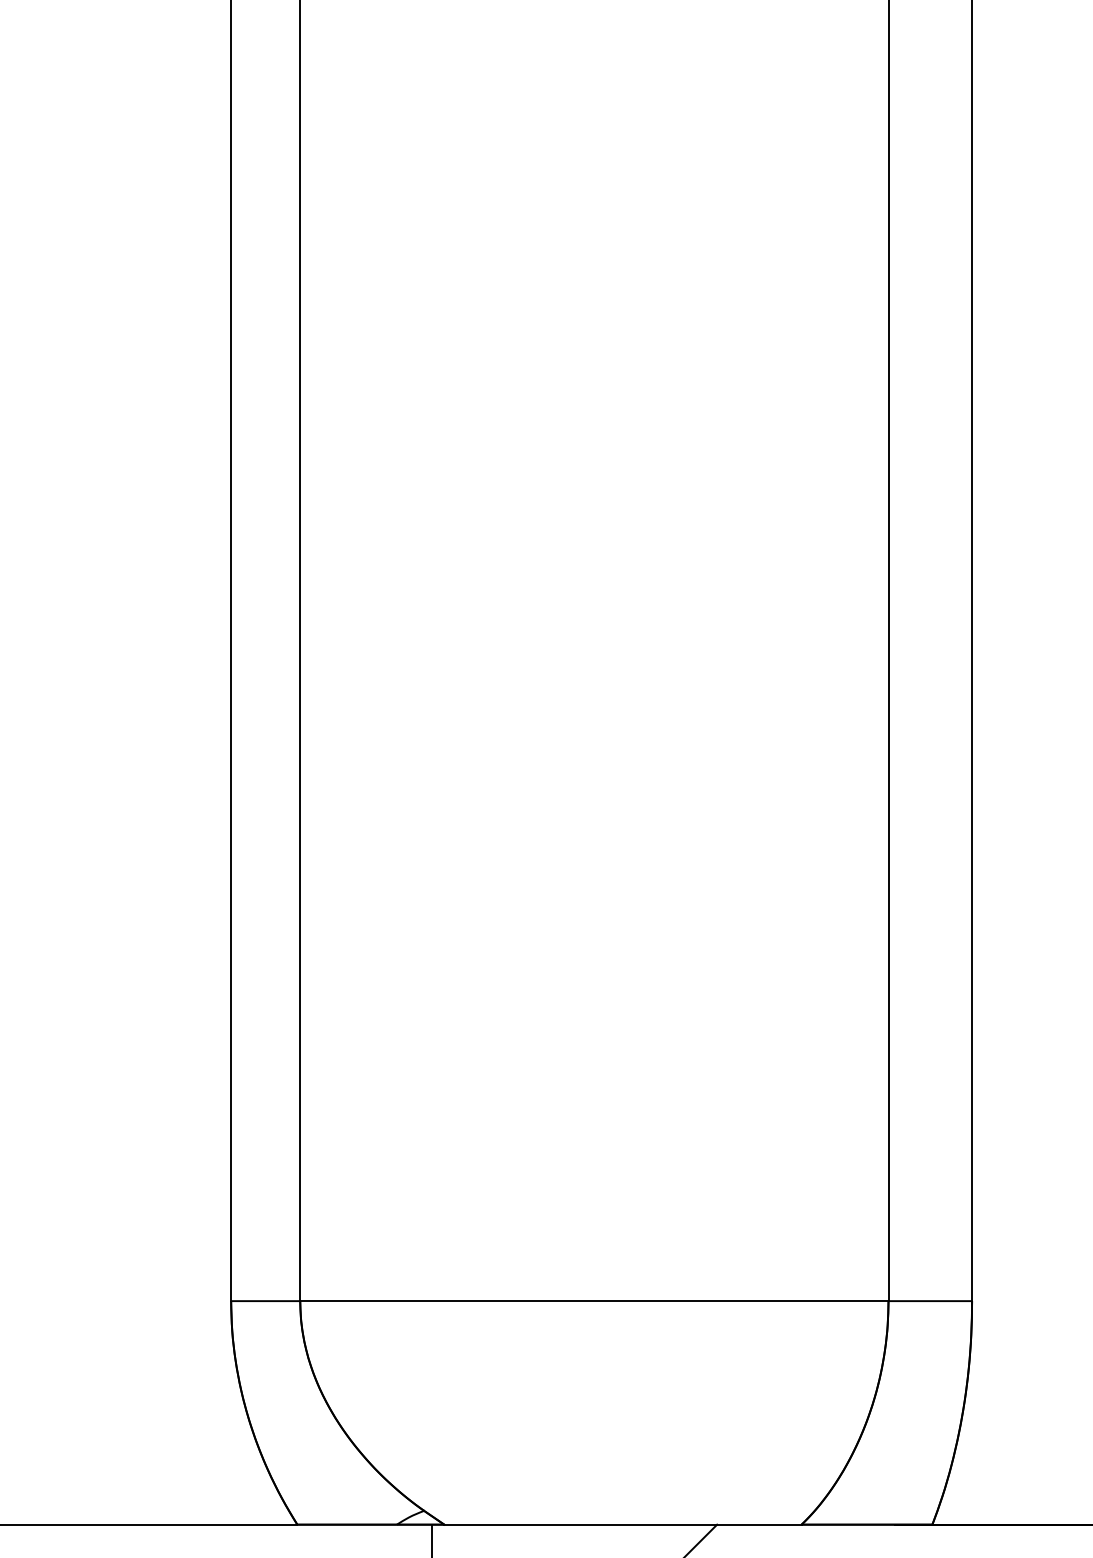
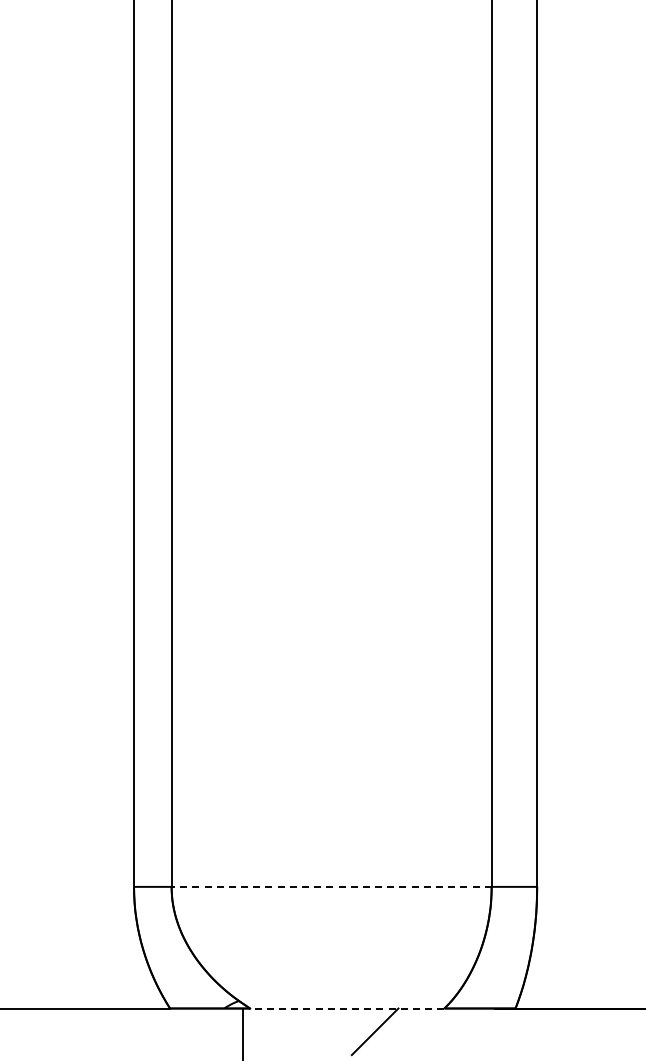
line: (594, 1300) -> (331, 886), solid -> dashed
line: (621, 1524) -> (346, 1008), solid -> dashed

